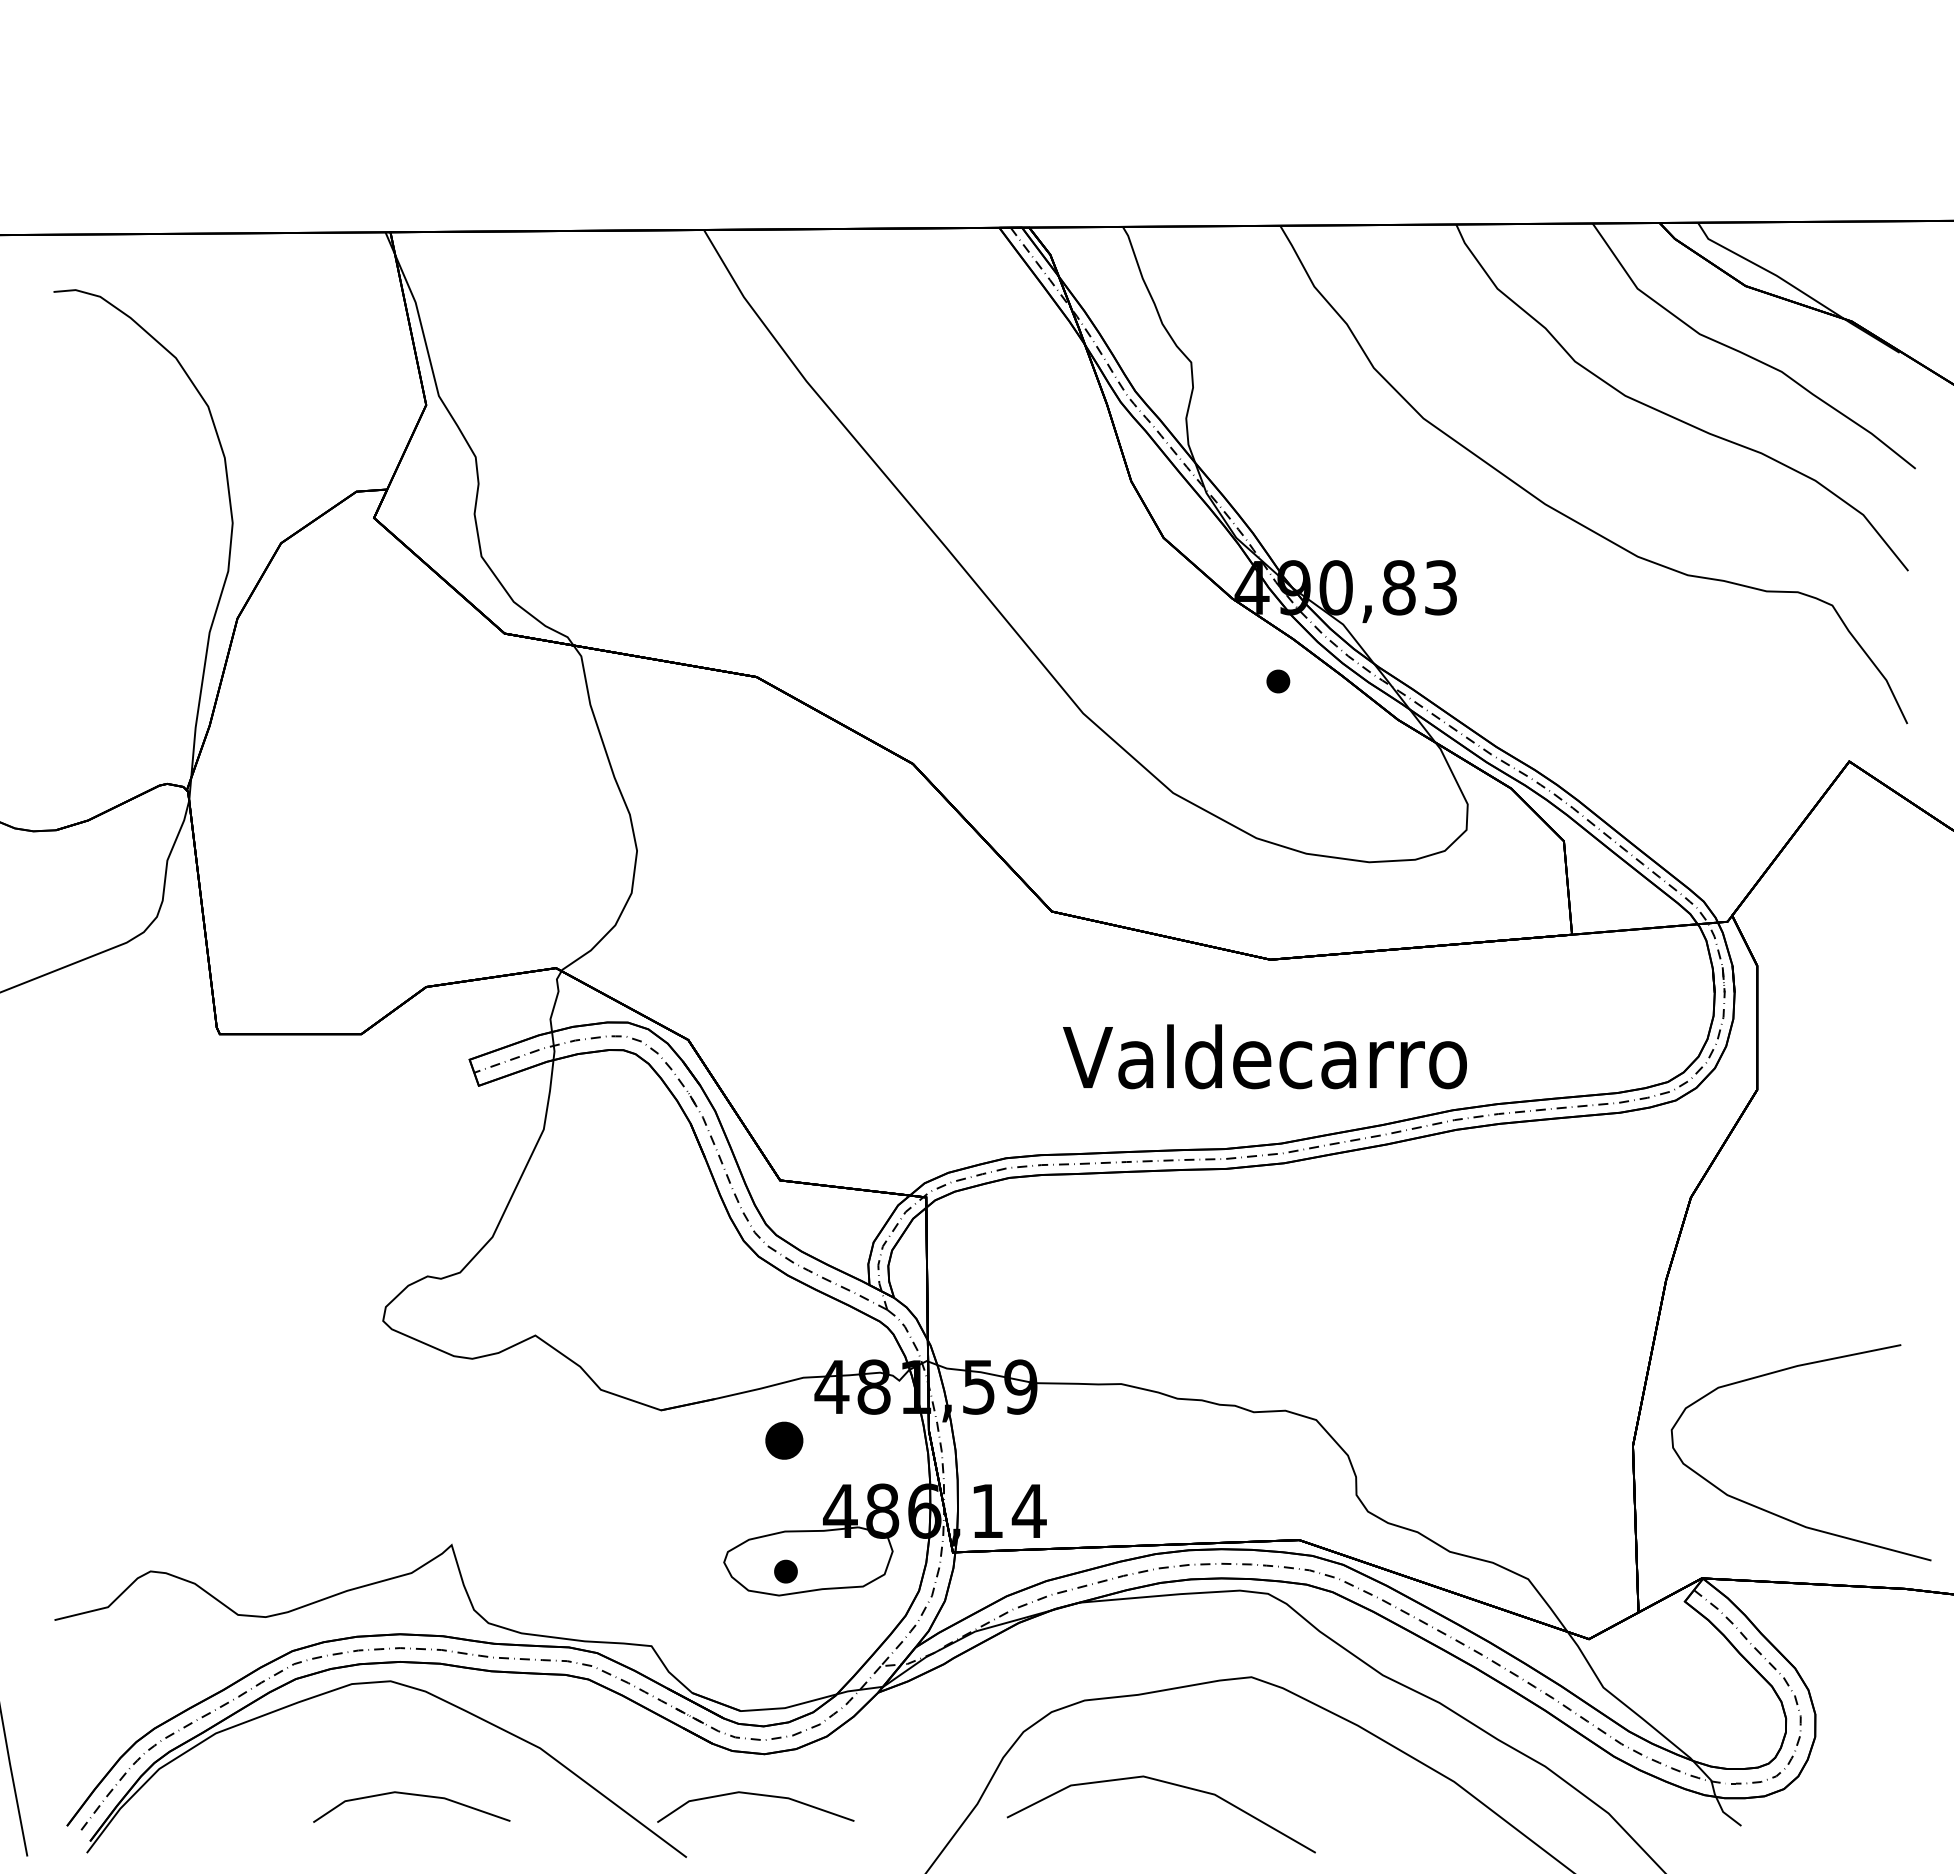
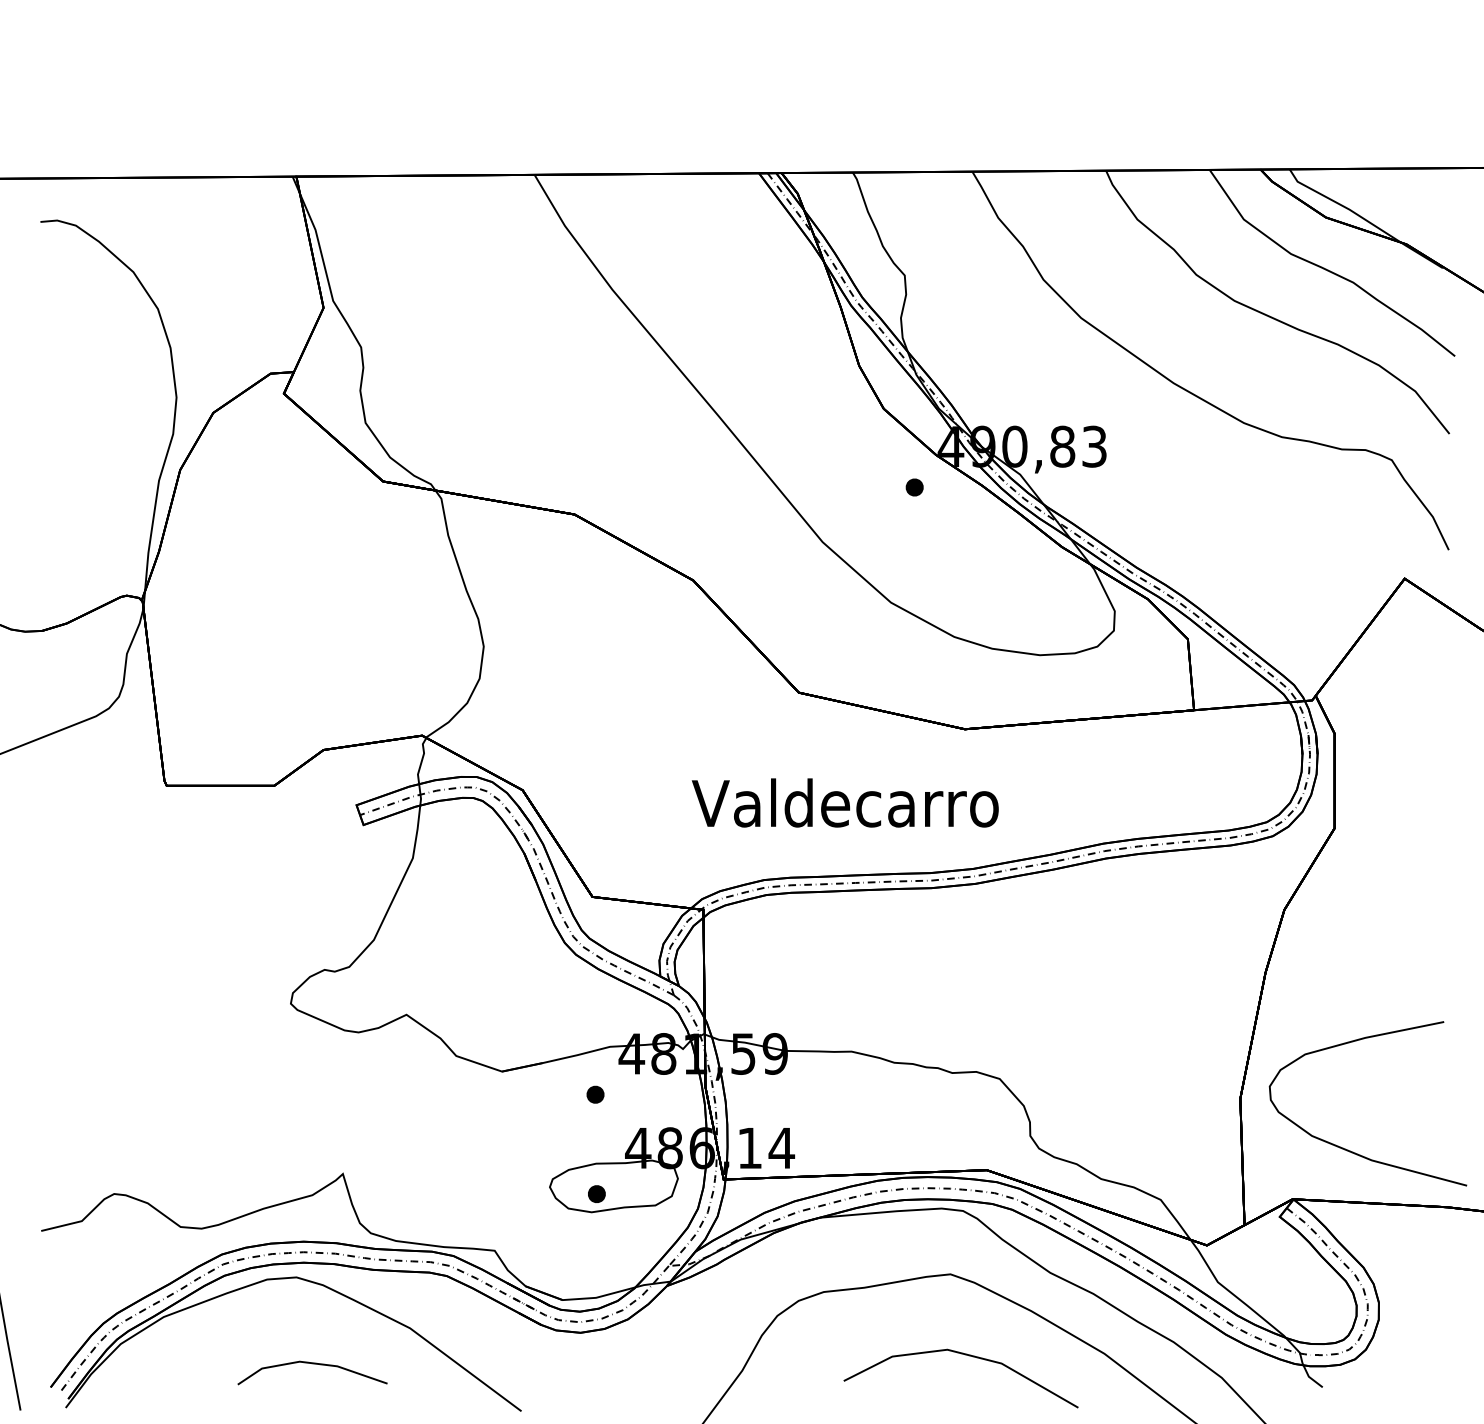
part: (1278, 681) -> (914, 487), moved
text: (1264, 1056) -> (844, 802), moved
part: (783, 1440) -> (594, 1094), size x0.62
line: (1166, 1783) -> (964, 1355), moved
line: (755, 1795) -> (573, 1364), removed

